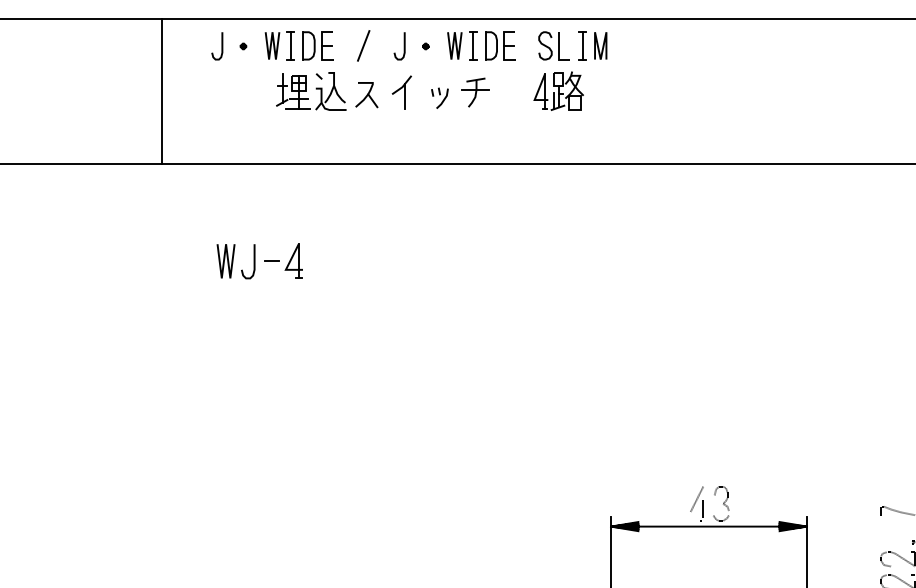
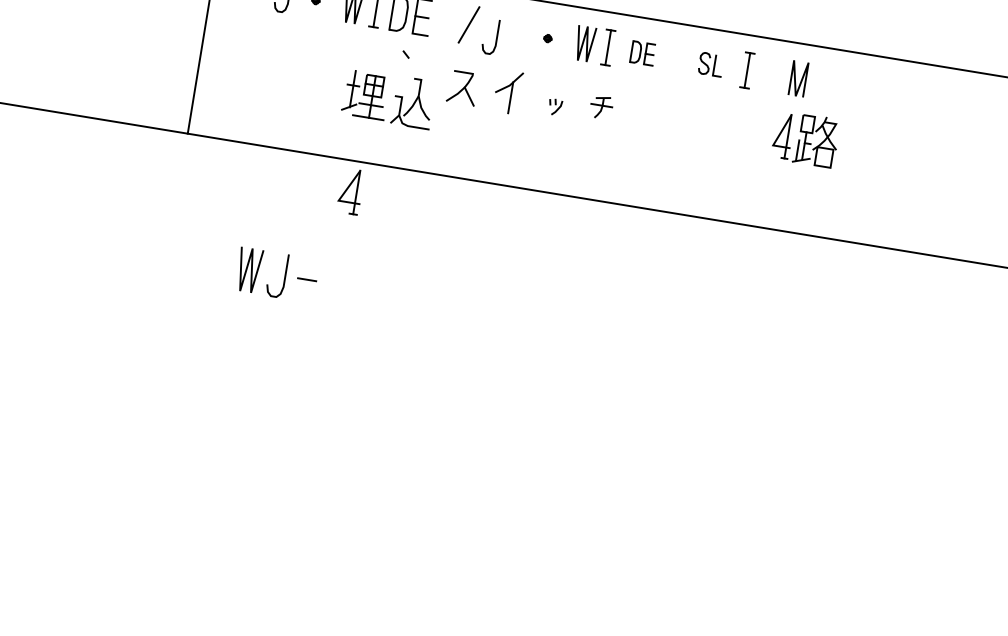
part: (500, 45) -> (643, 52), size x0.6
part: (553, 45) -> (710, 63), size x0.6
line: (598, 45) -> (795, 77), moved
curve: (403, 46) -> (495, 37), moved
part: (558, 90) -> (805, 138), moved
part: (311, 91) -> (388, 98), moved
part: (475, 92) -> (601, 107), size x0.6
part: (439, 97) -> (554, 106), size x0.6
part: (293, 260) -> (350, 190), moved

